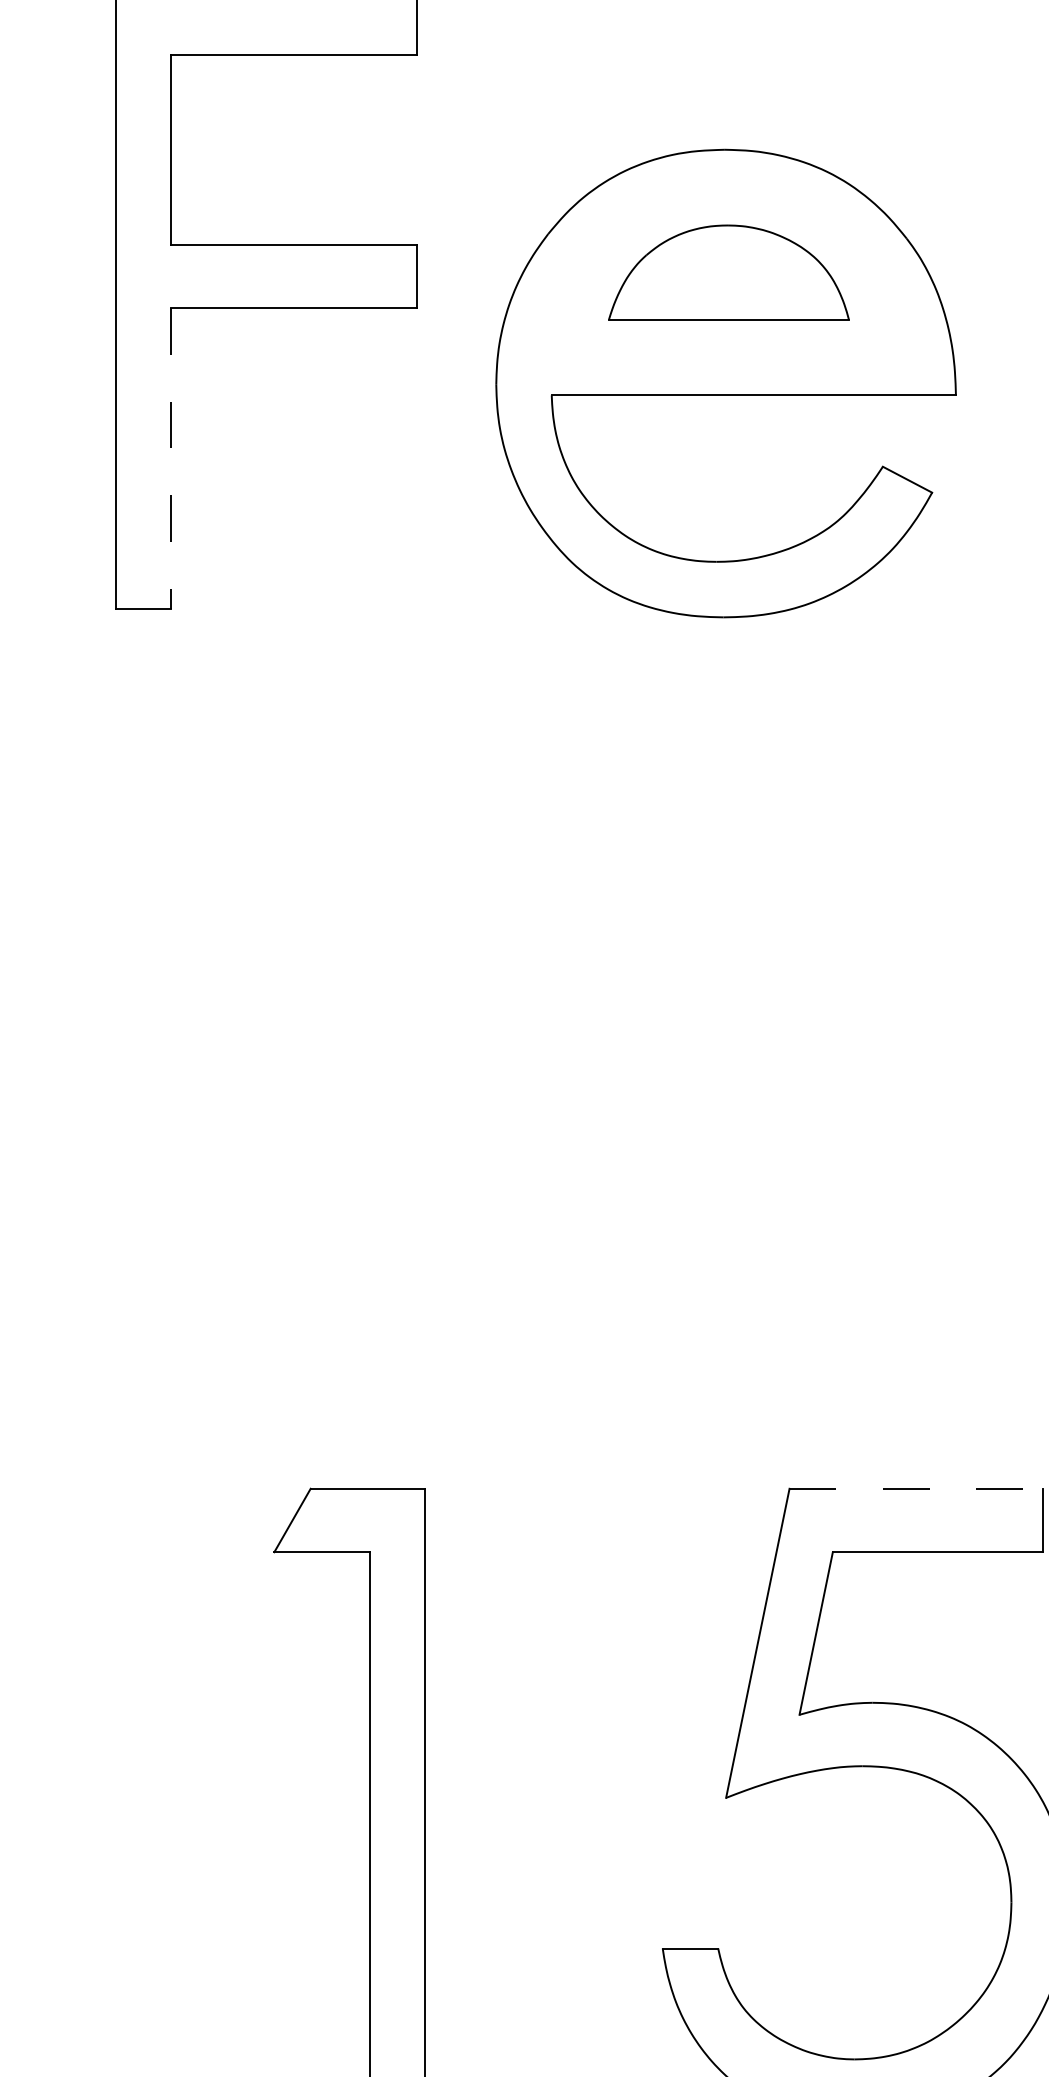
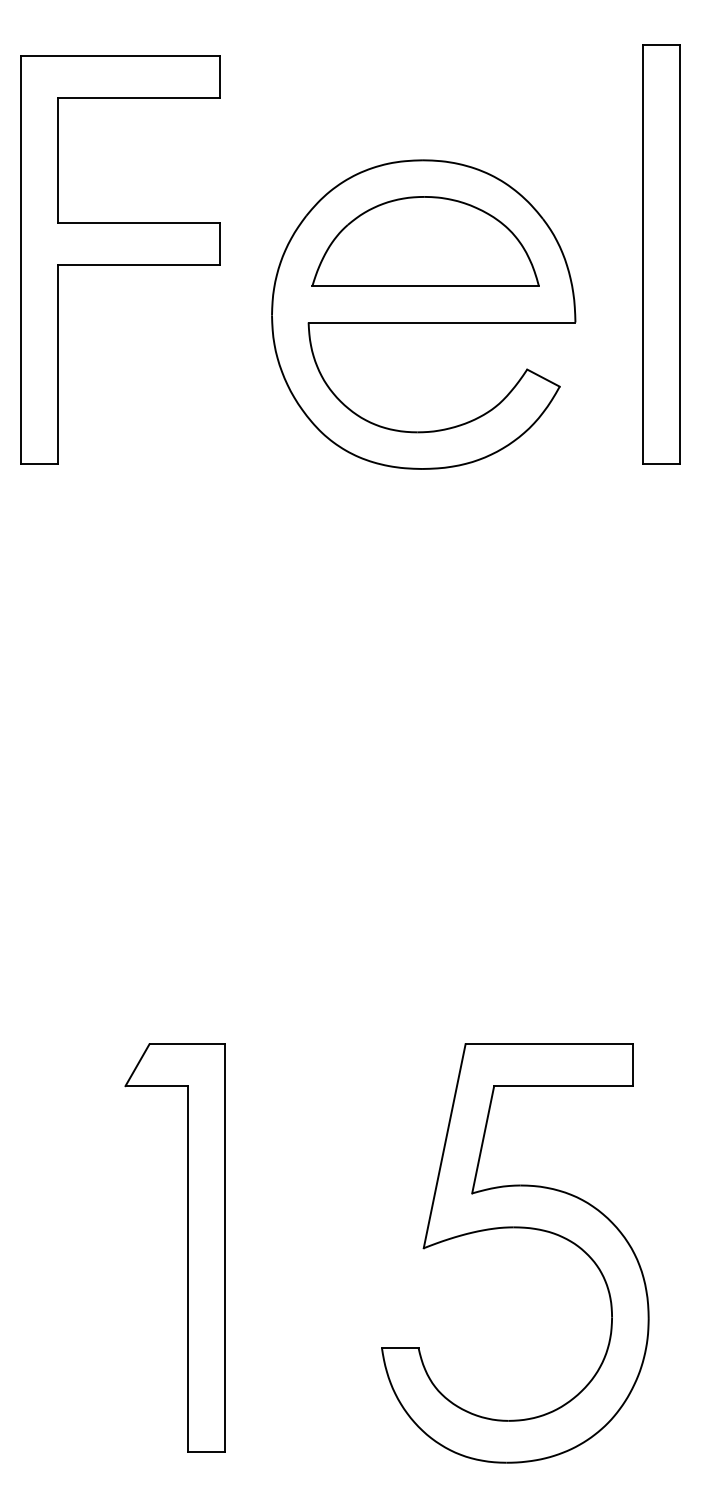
part: (728, 272) -> (425, 241), size x1.43
line: (171, 459) -> (57, 364), dashed -> solid
line: (916, 1489) -> (549, 1044), dashed -> solid

